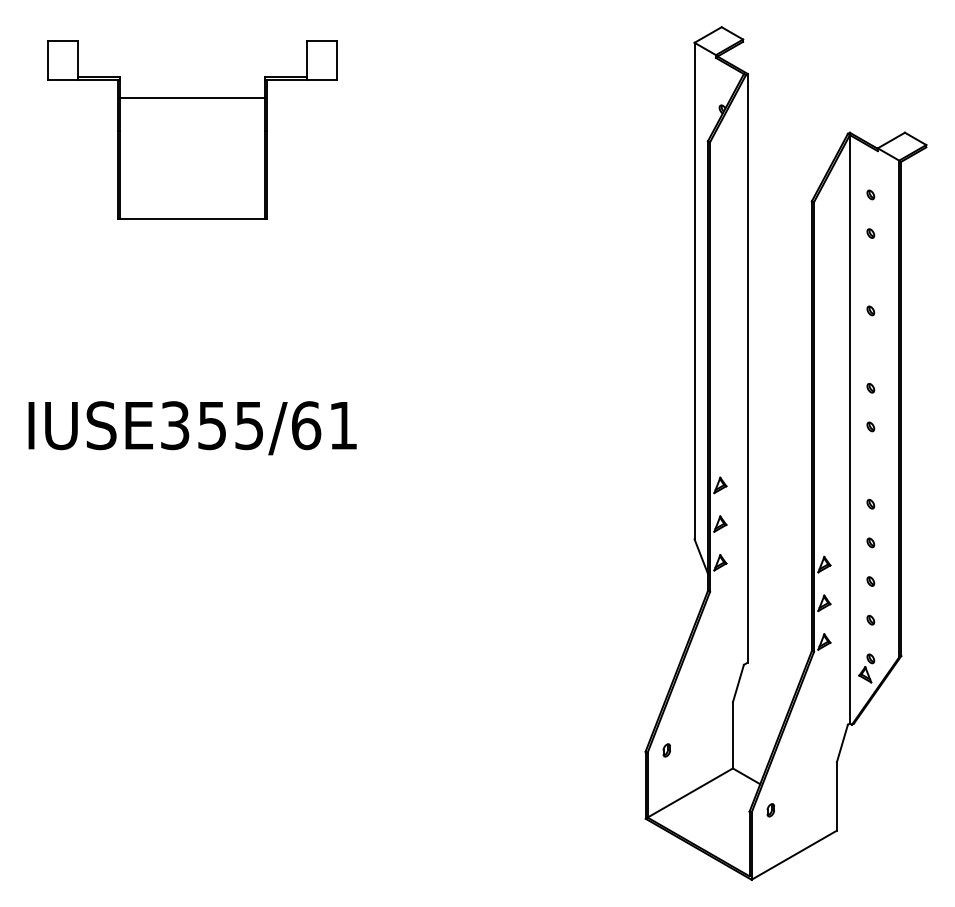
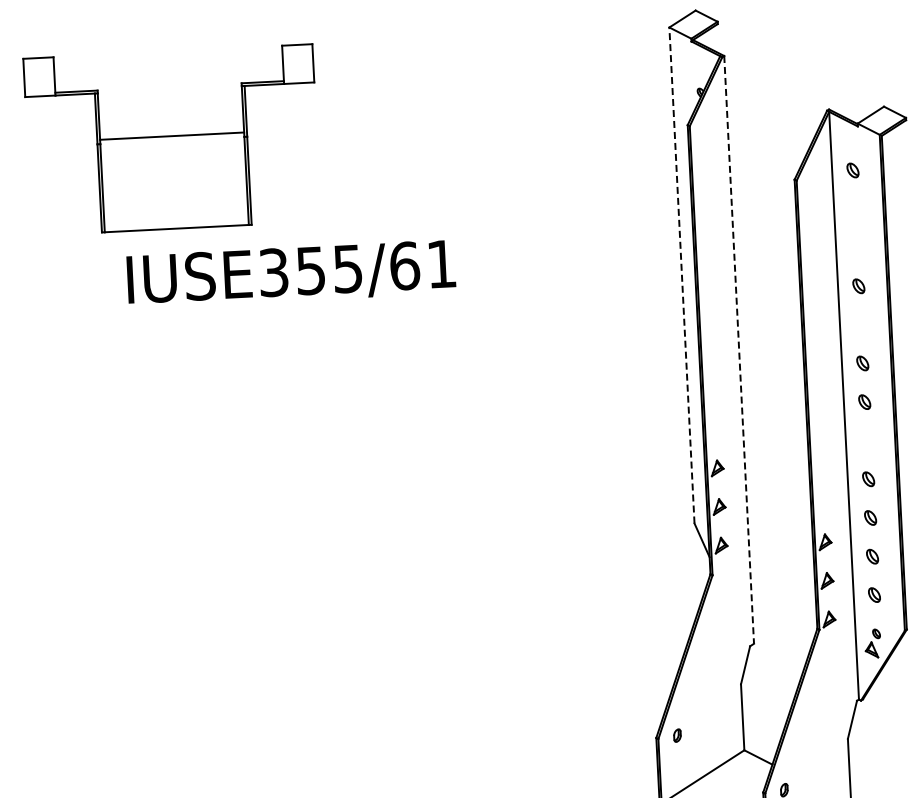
line: (192, 98) -> (172, 136), moved
part: (870, 194) -> (852, 170), size x1.6
part: (870, 233) -> (854, 209), removed
line: (694, 290) -> (681, 274), solid -> dashed
part: (870, 310) -> (858, 285), size x1.6
line: (747, 368) -> (738, 350), solid -> dashed
part: (870, 388) -> (862, 363), size x1.6
part: (870, 426) -> (864, 401), size x1.6
text: (192, 428) -> (291, 274), moved
part: (870, 504) -> (868, 479), size x1.6
part: (870, 542) -> (870, 517), size x1.6
part: (870, 581) -> (872, 556), size x1.6
part: (870, 620) -> (874, 595), size x1.6

